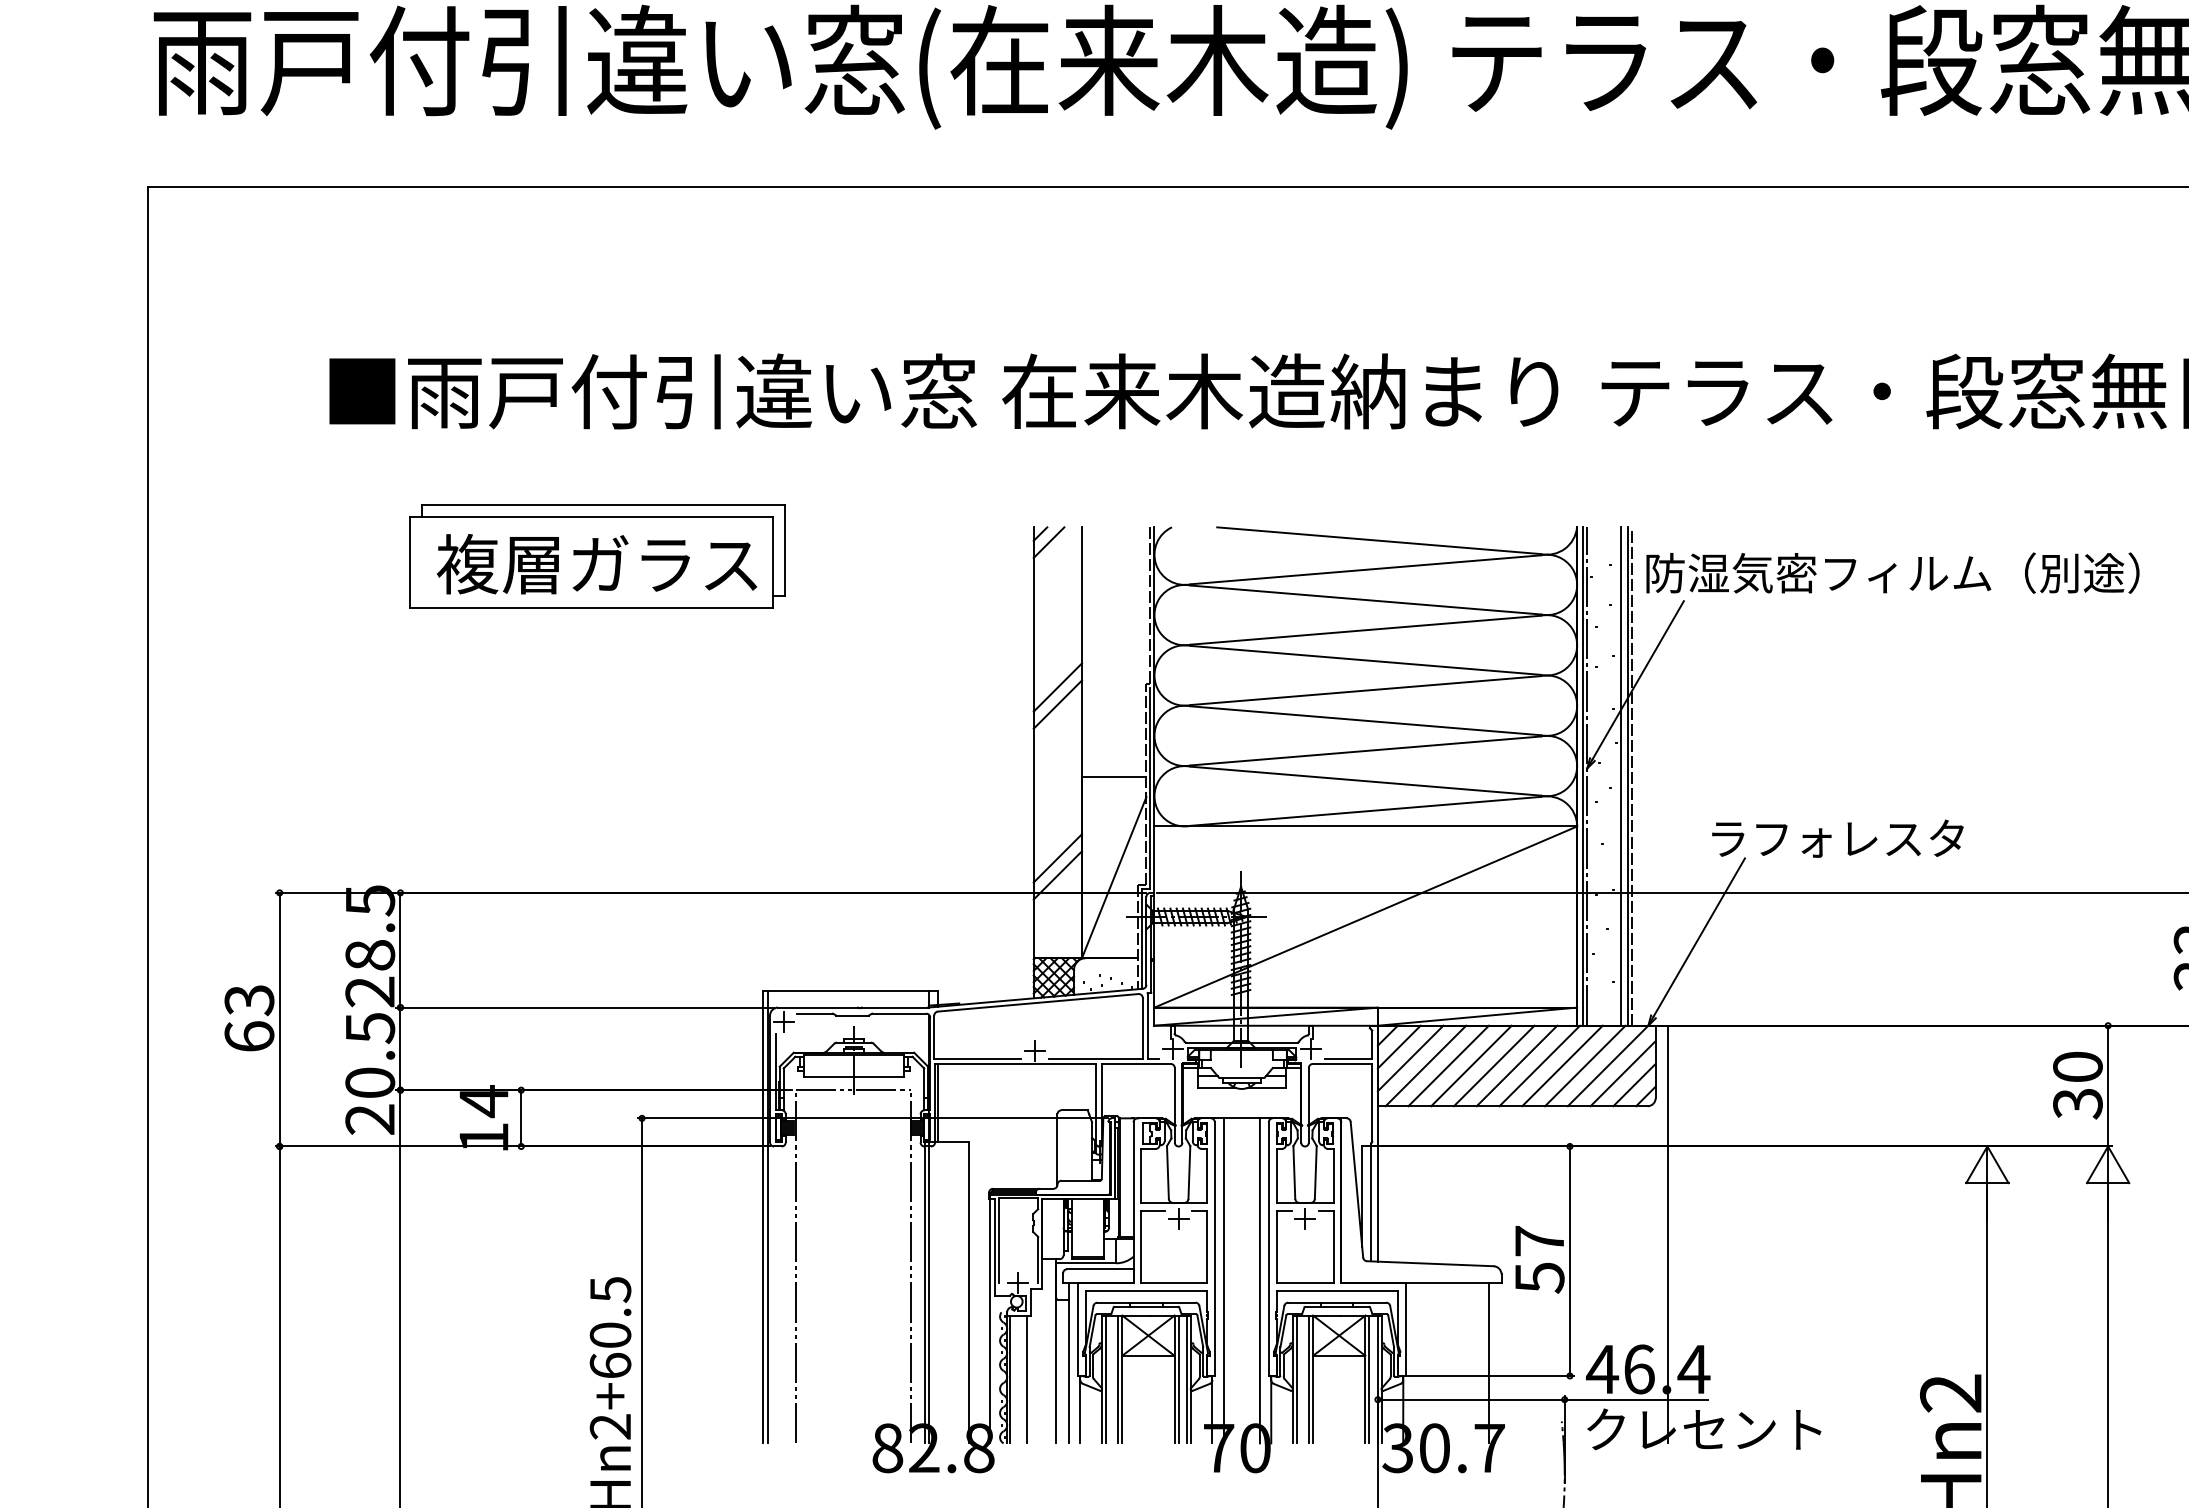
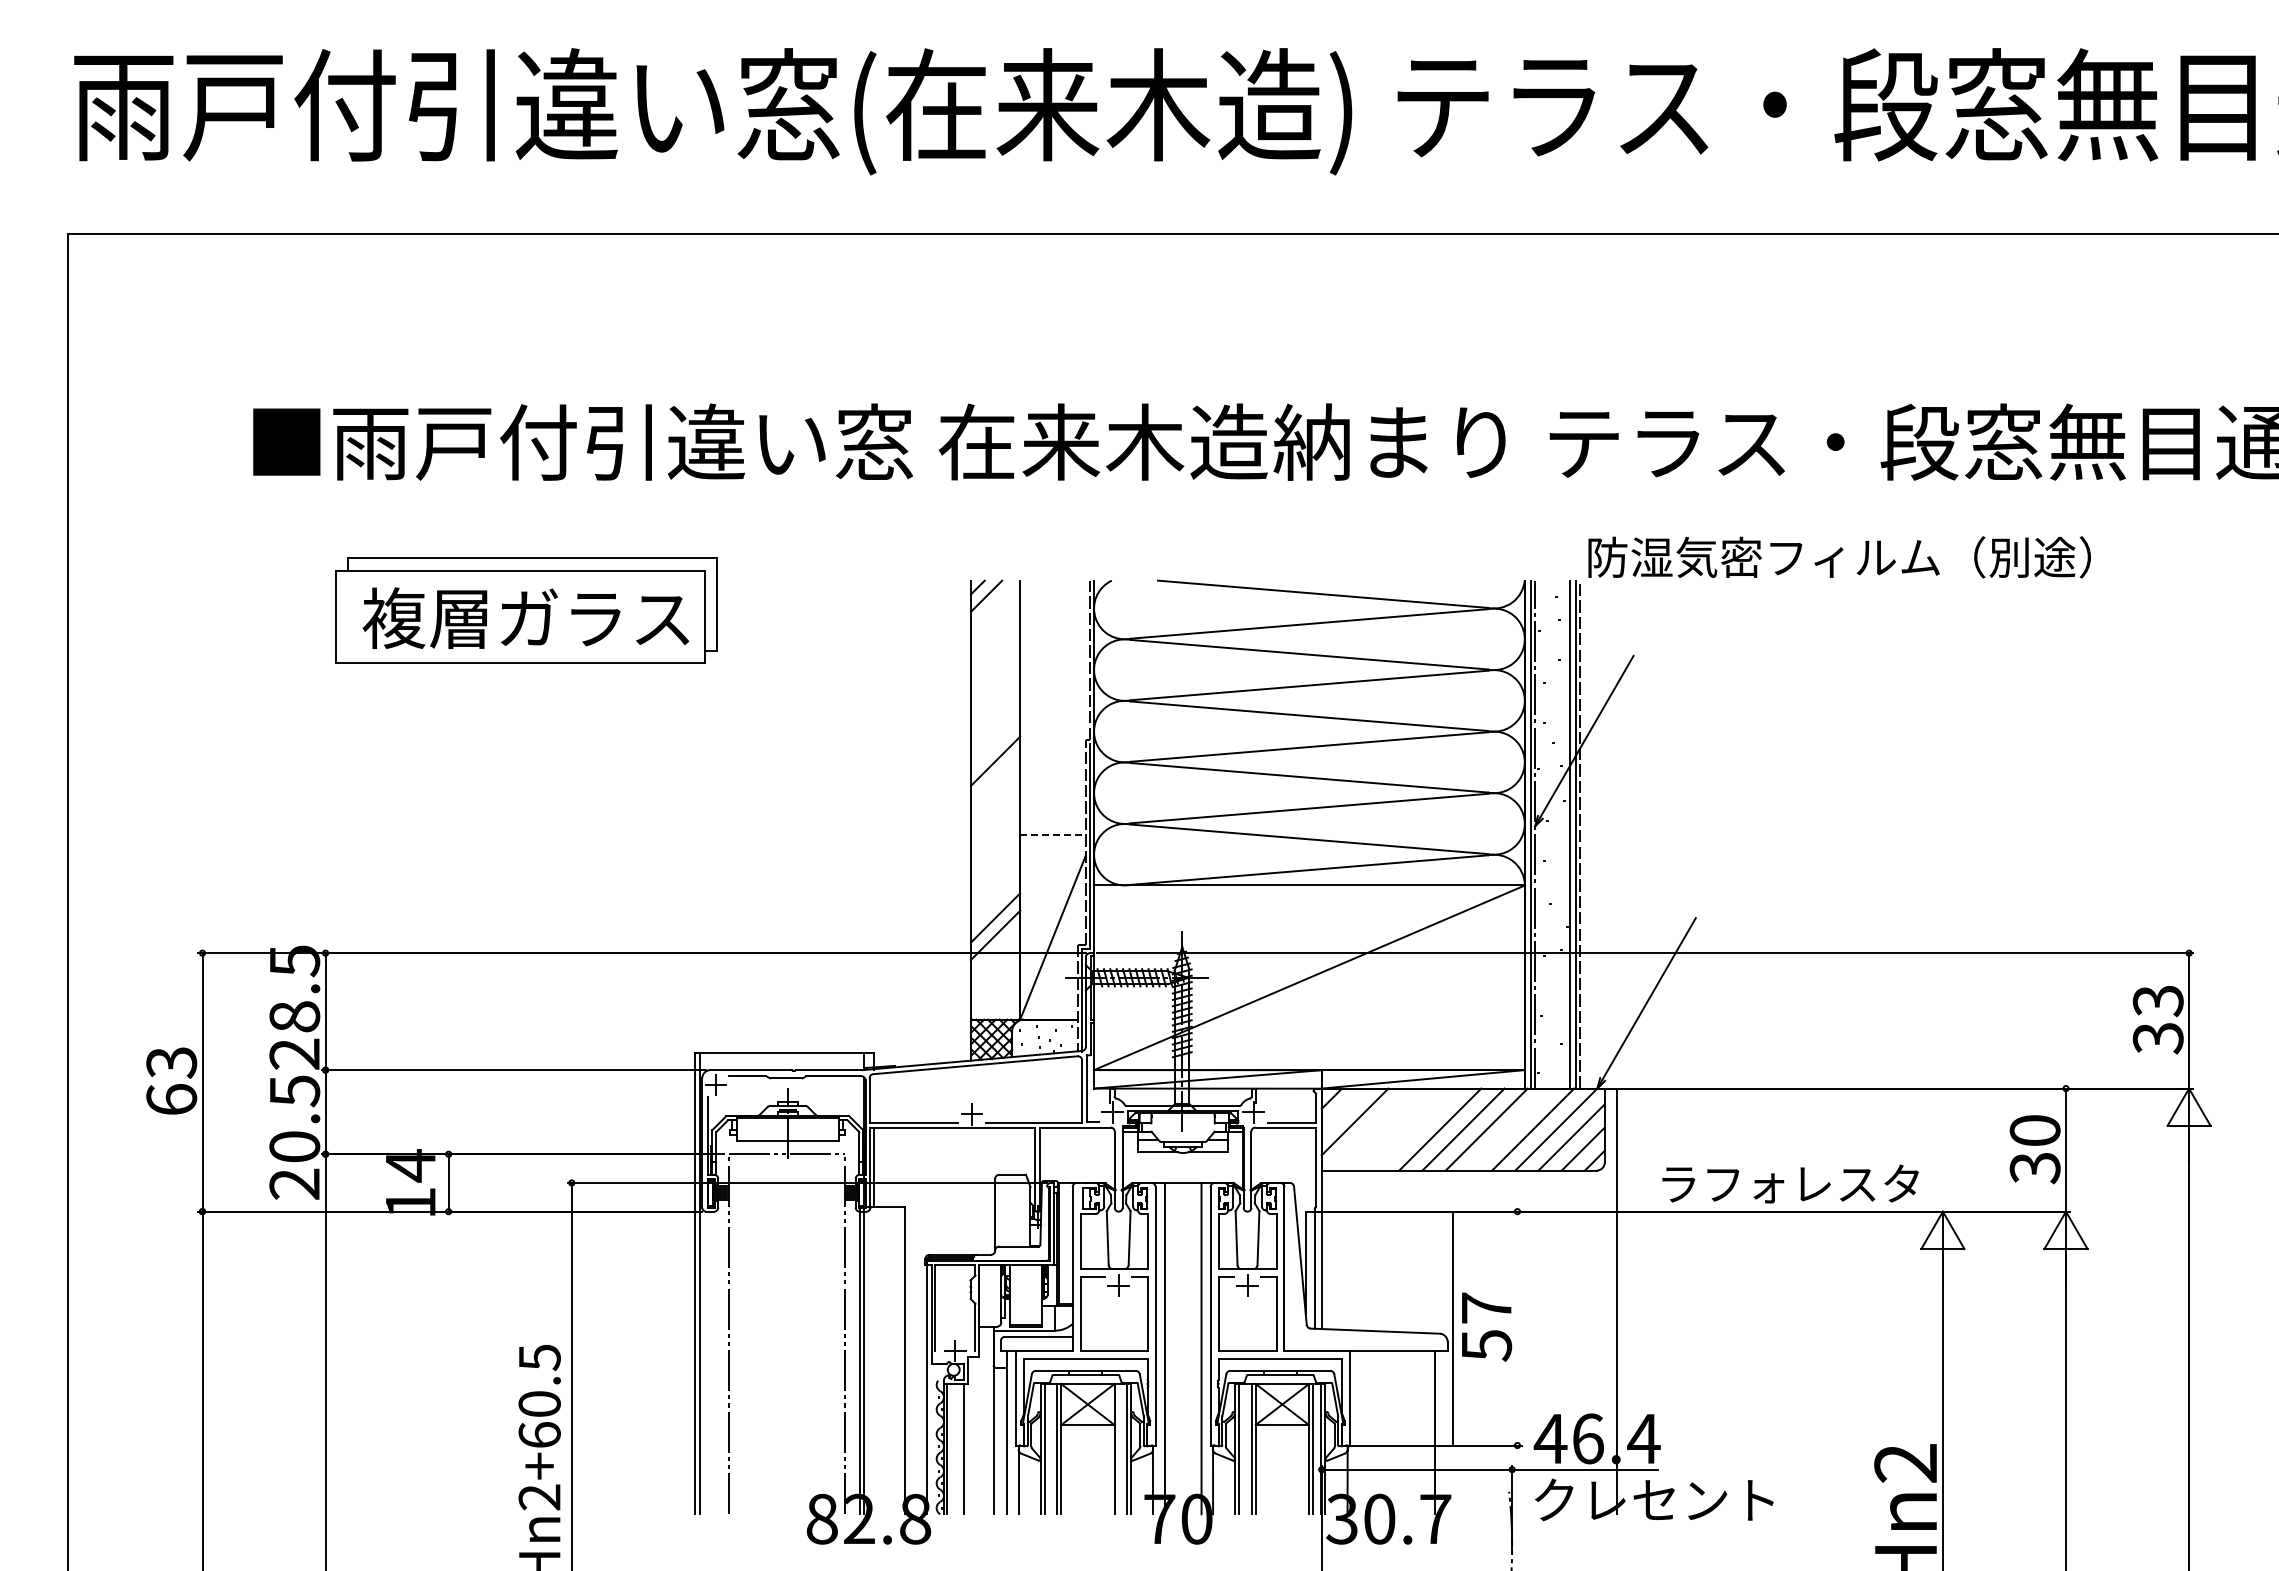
text: (1892, 573) -> (1839, 557), moved
line: (1057, 687) -> (995, 743), removed
line: (1114, 777) -> (1053, 835), solid -> dashed
text: (1837, 838) -> (1790, 1183), moved
line: (1399, 1047) -> (1343, 1110), removed
line: (1425, 1065) -> (1370, 1129), removed
line: (1448, 1065) -> (1393, 1129), removed
line: (1471, 1065) -> (1417, 1129), removed
line: (1562, 1065) -> (1509, 1129), removed
line: (1569, 1261) -> (1453, 1328), moved
line: (1178, 1378) -> (1118, 1448), removed

